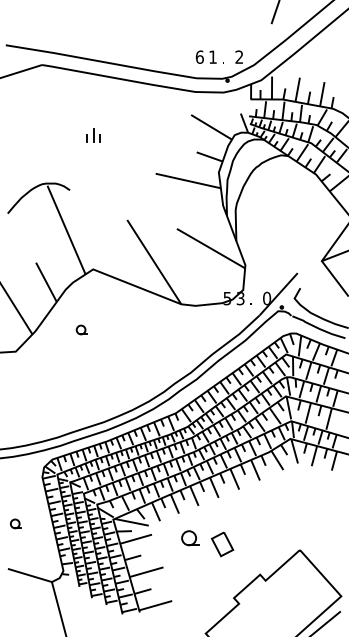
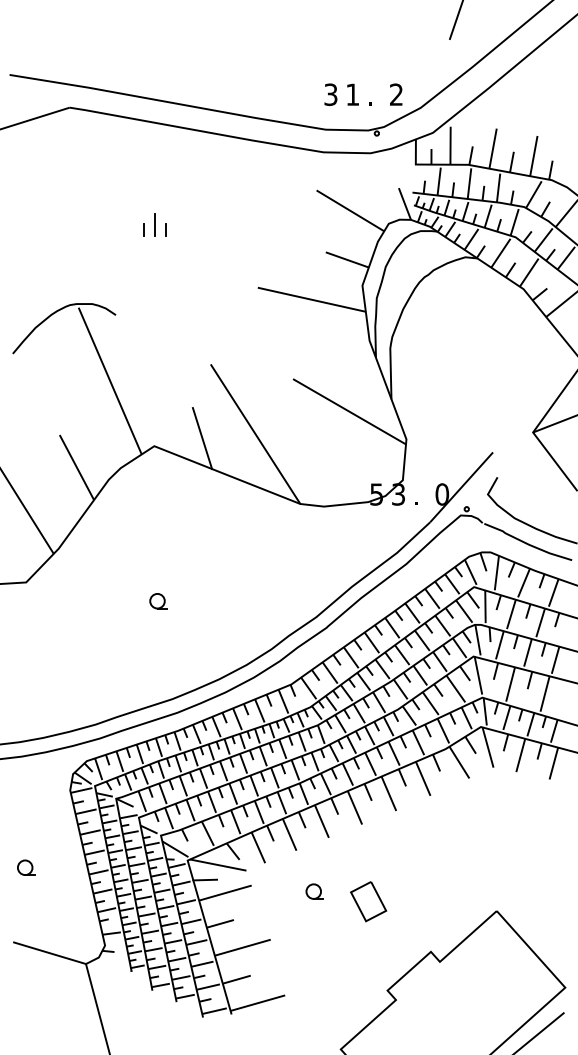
text: (199, 56) -> (330, 93), 6 -> 3
line: (122, 264) -> (202, 438), added
part: (81, 329) -> (158, 600), moved
part: (189, 538) -> (313, 891), size x0.62

